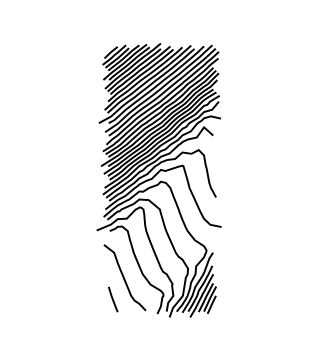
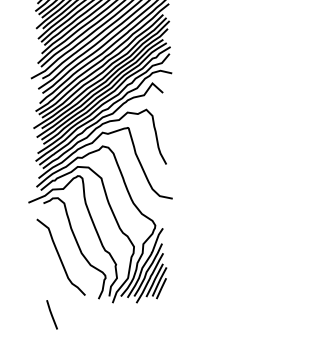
line: (113, 299) -> (52, 314), moved

